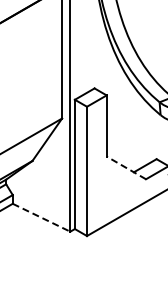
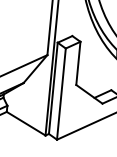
line: (126, 167) -> (89, 94), dashed -> solid
line: (41, 217) -> (26, 123), dashed -> solid

